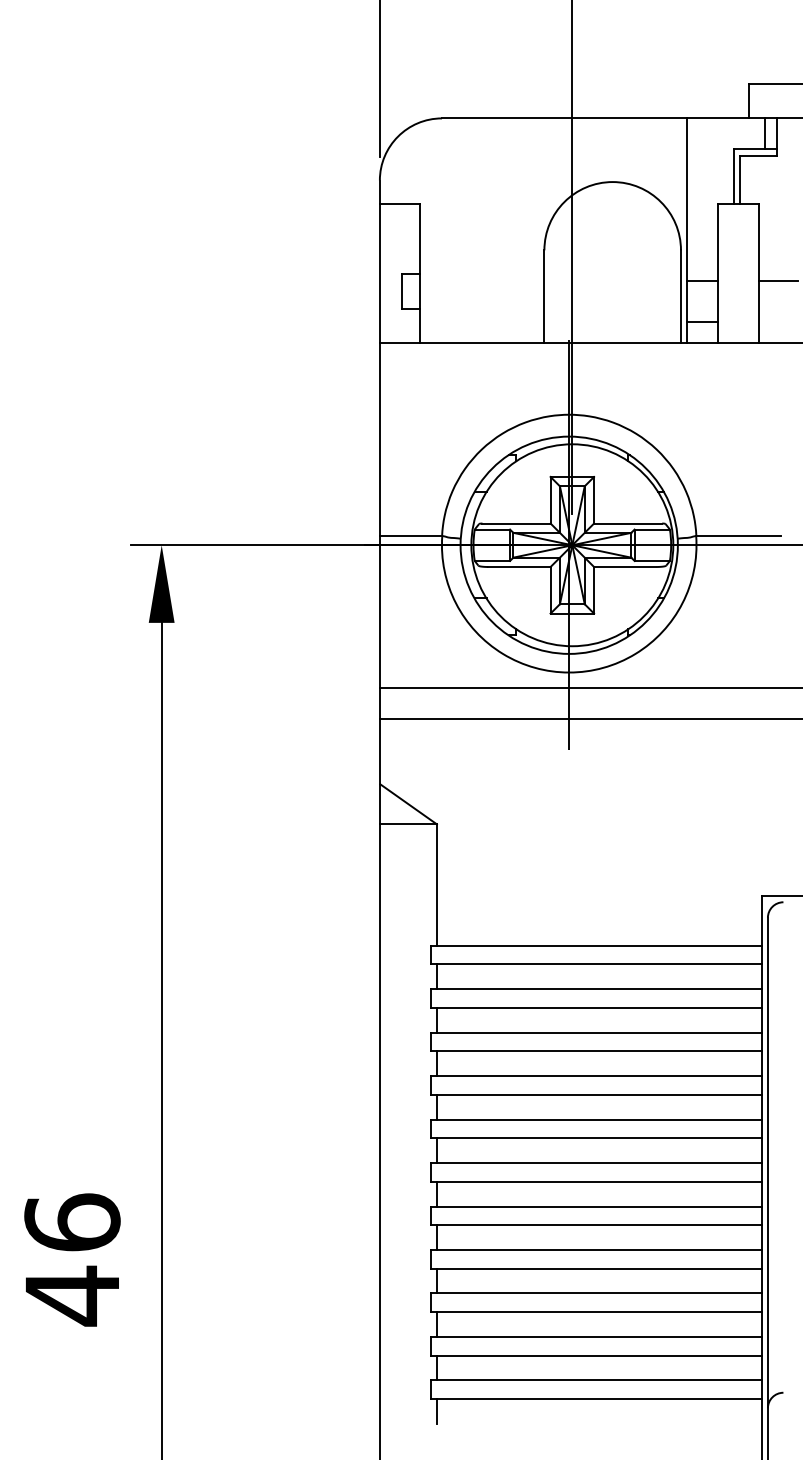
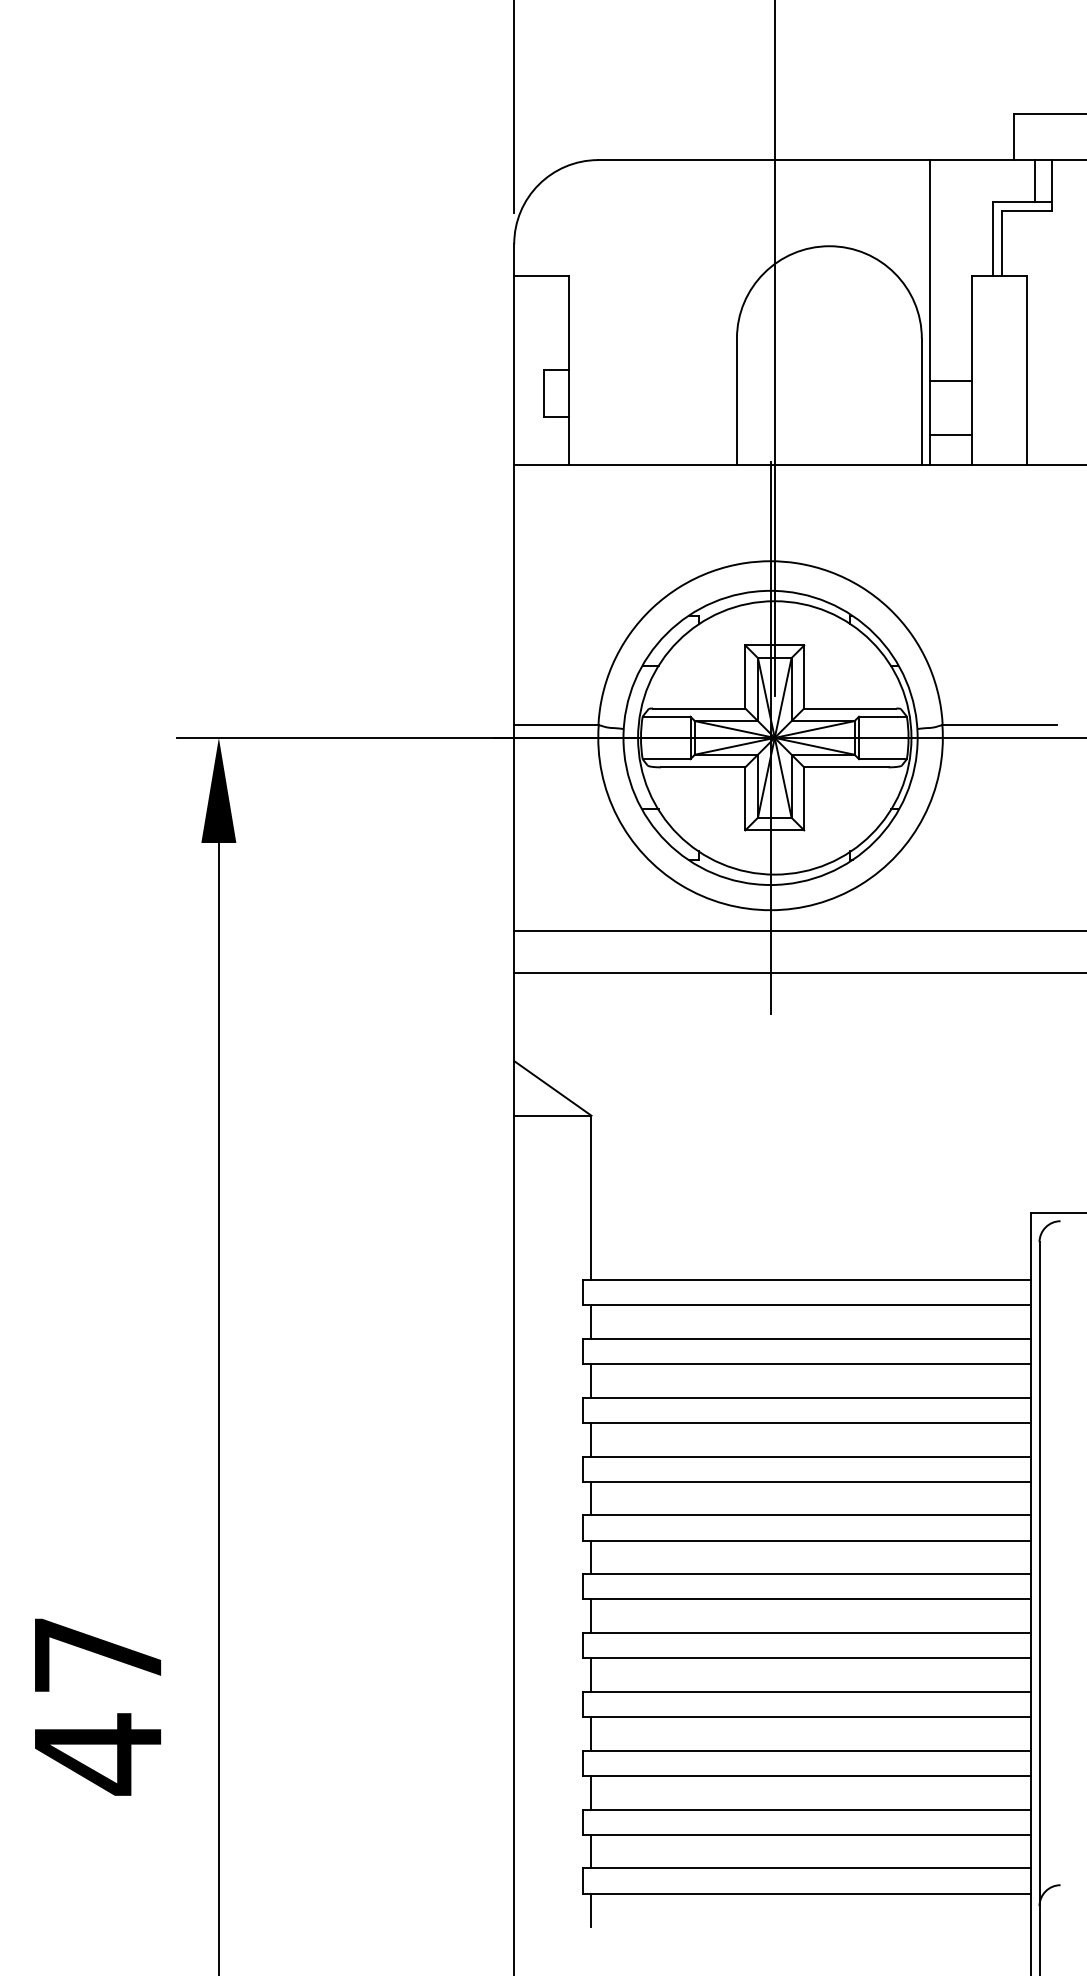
line: (777, 281) -> (1052, 380), removed
text: (72, 1222) -> (97, 1654), 46 -> 47

